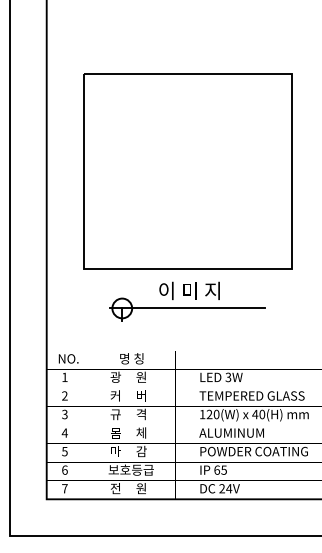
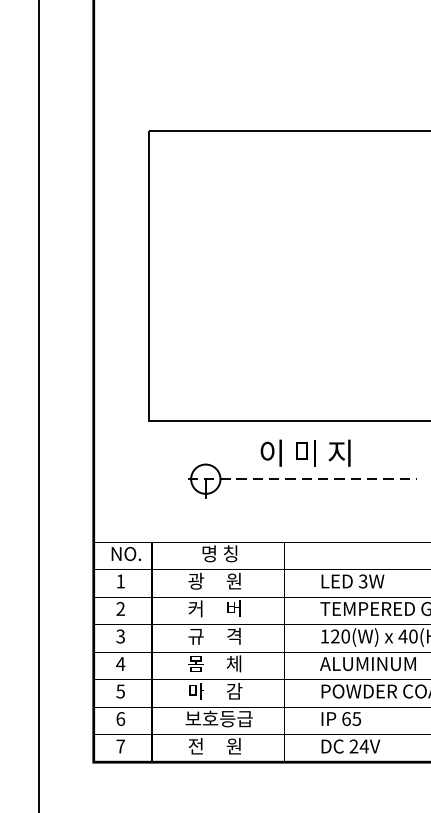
line: (187, 308) -> (302, 479), solid -> dashed

